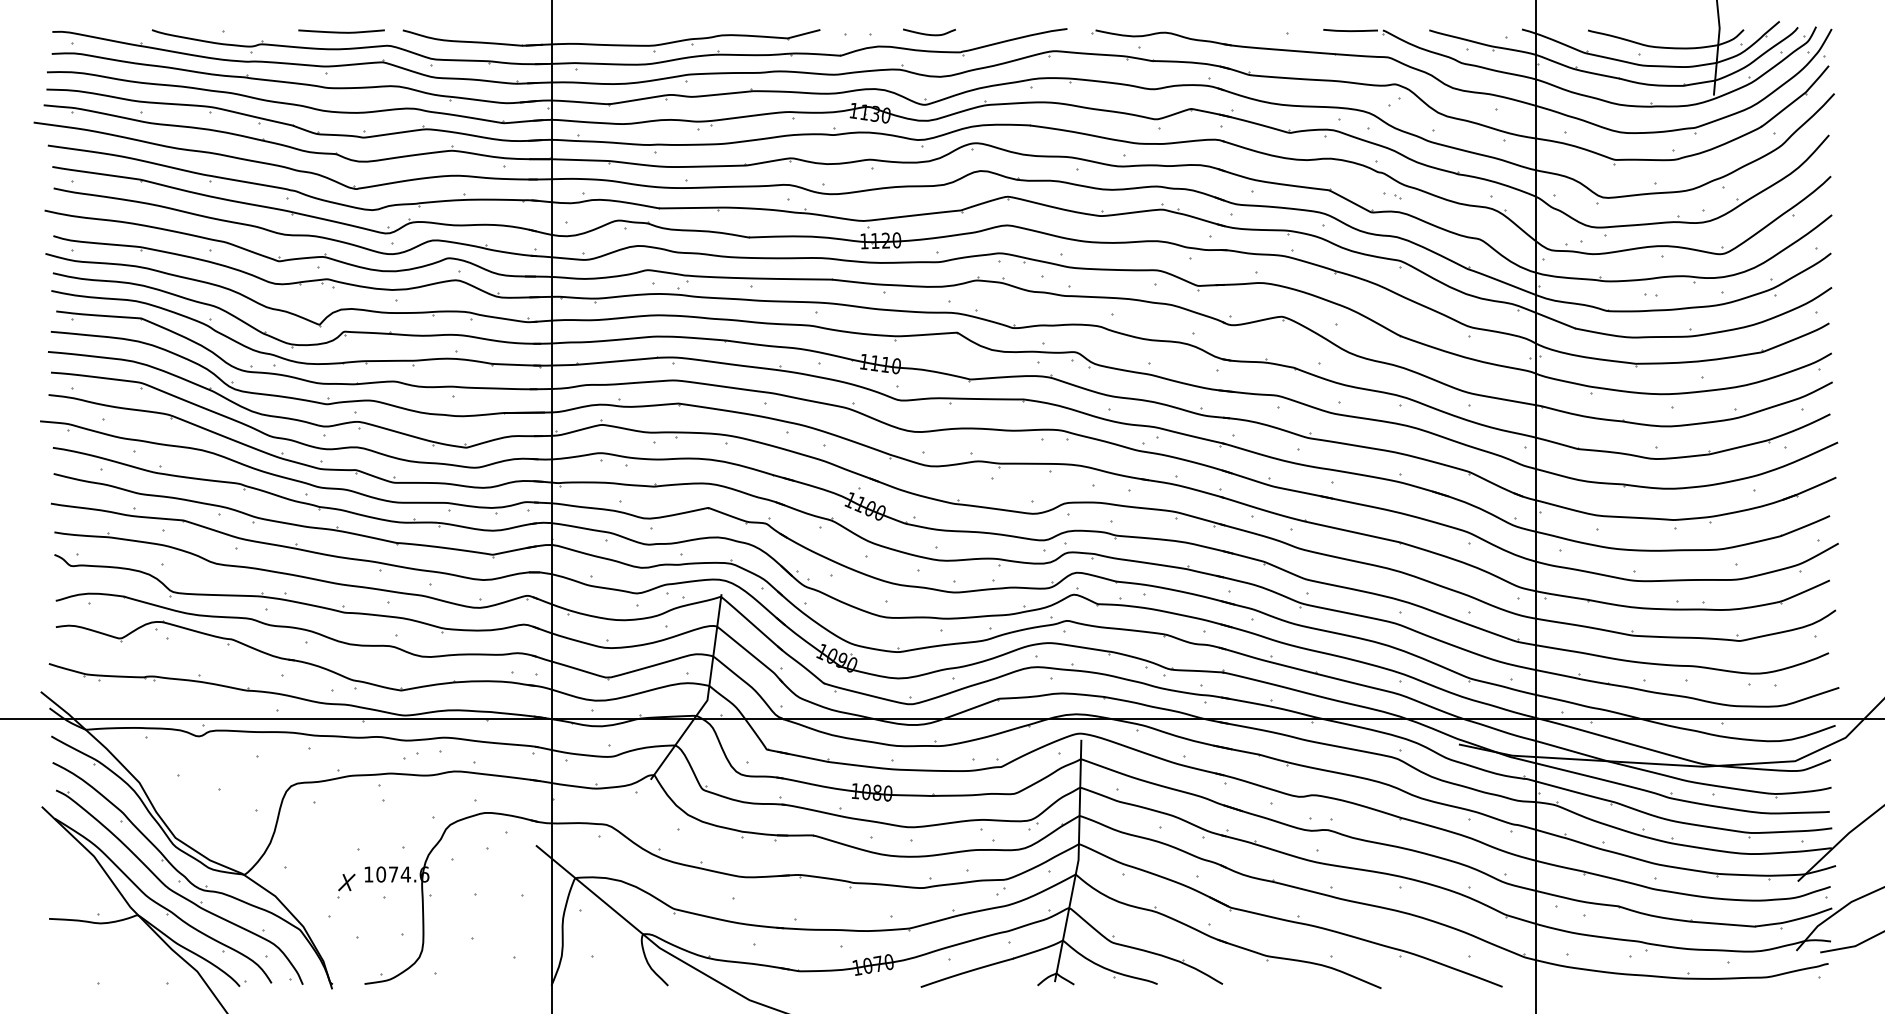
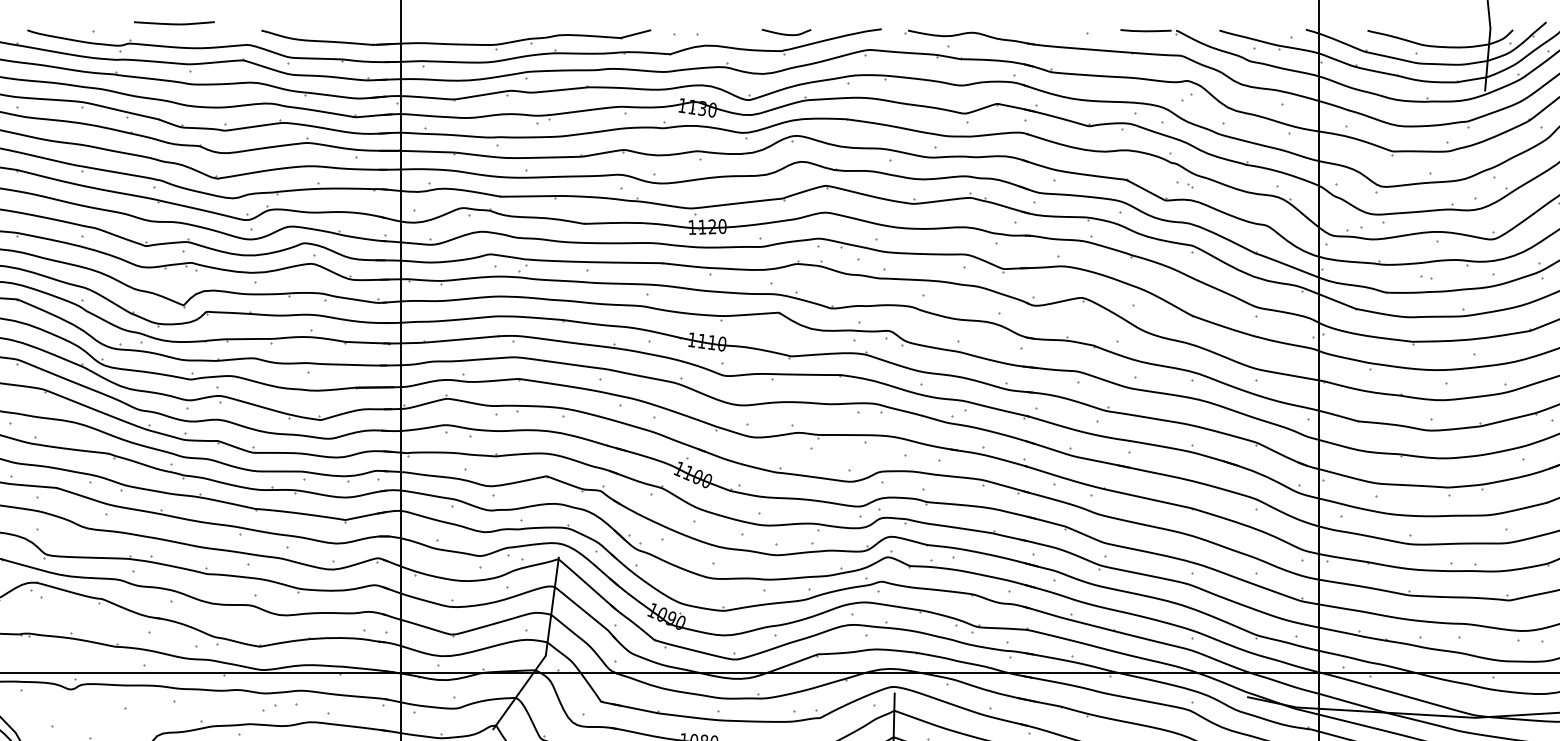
curve: (341, 31) -> (174, 23), moved
curve: (928, 33) -> (785, 33), moved

